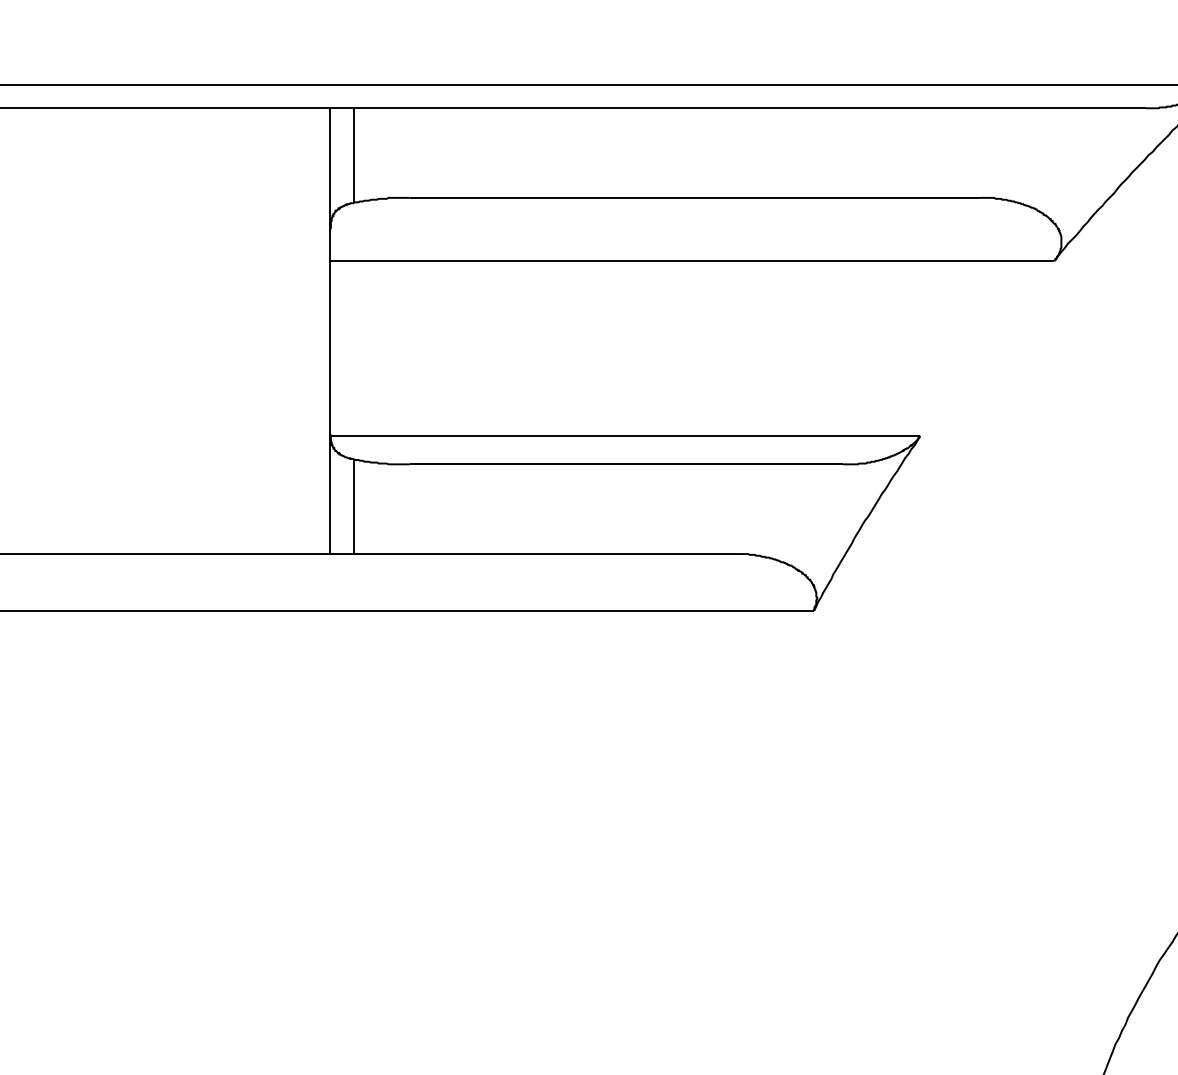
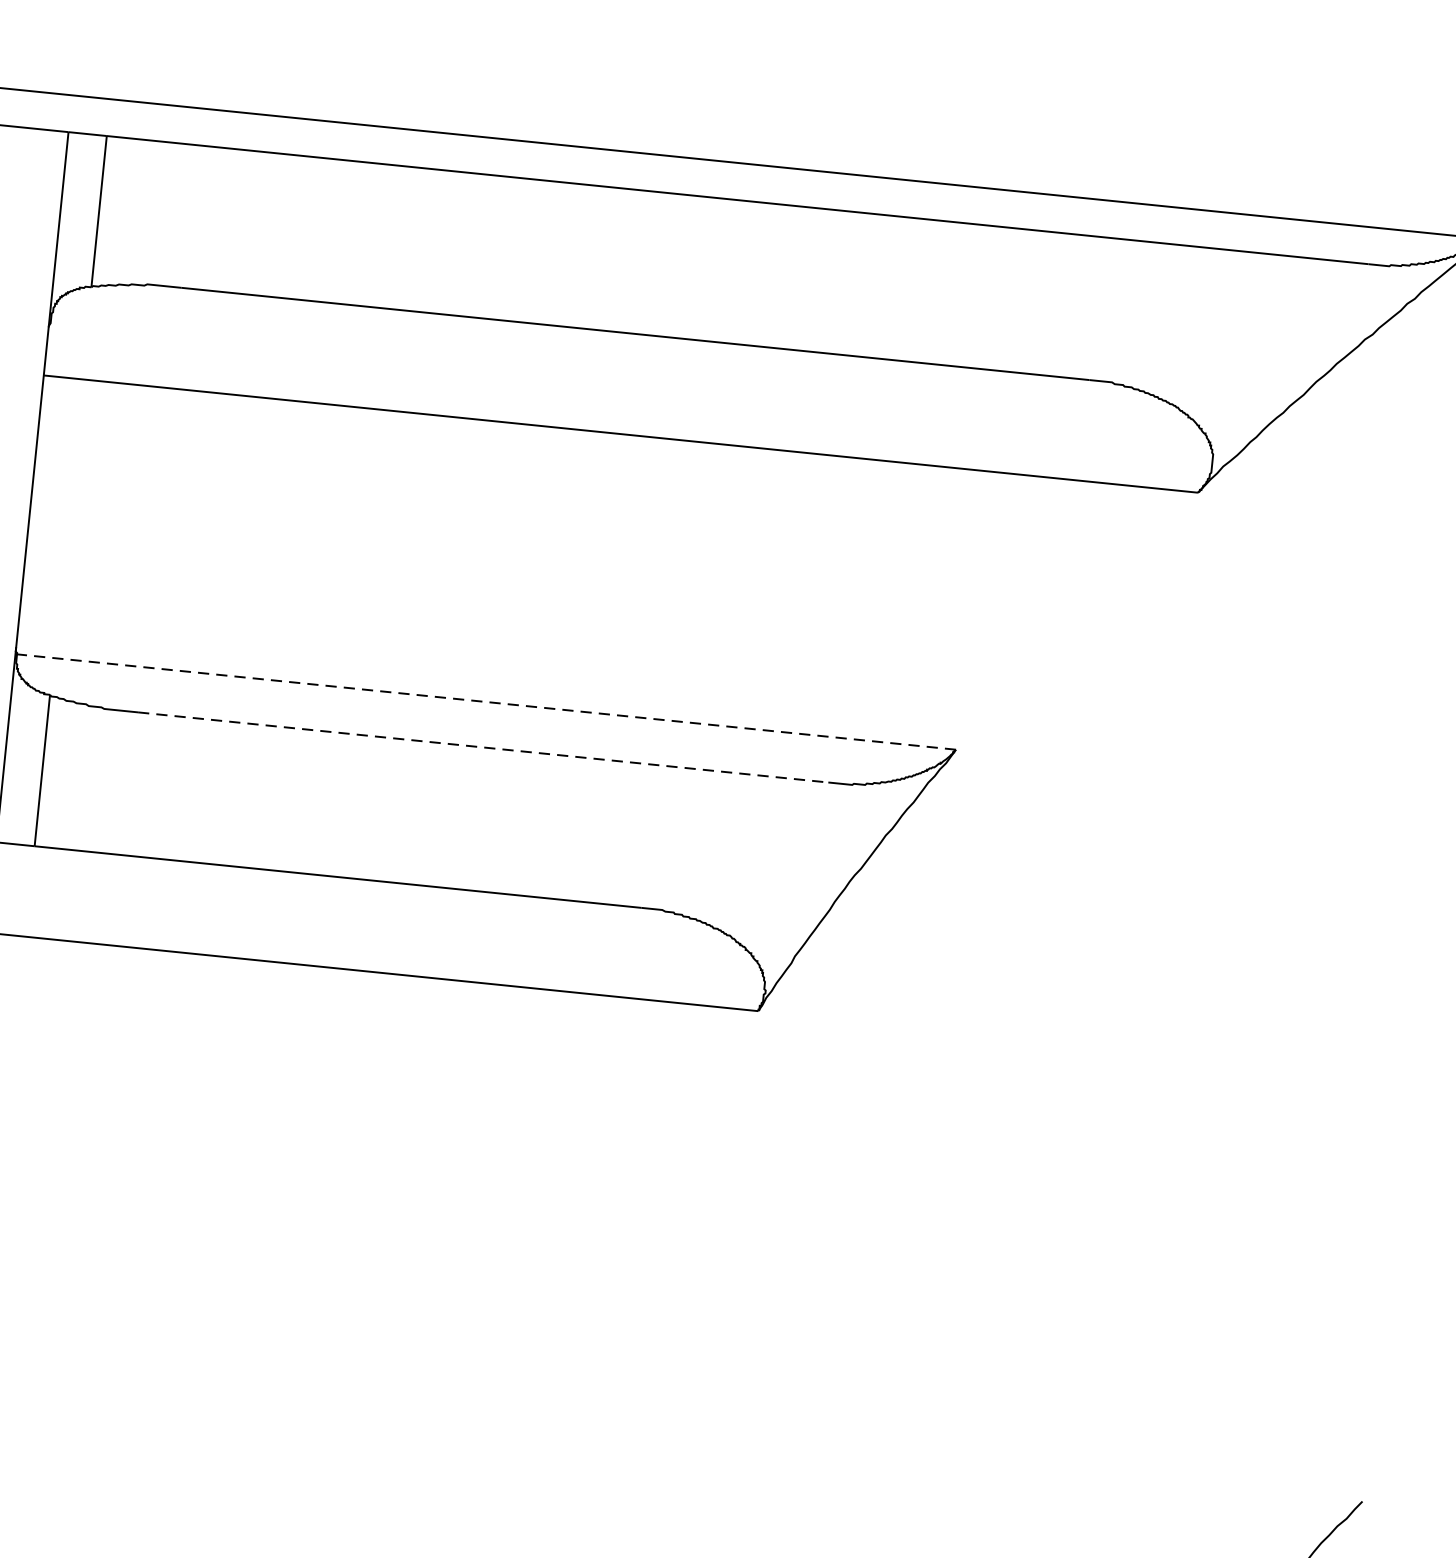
line: (624, 435) -> (484, 701), solid -> dashed
line: (626, 464) -> (483, 747), solid -> dashed

